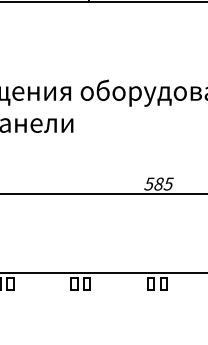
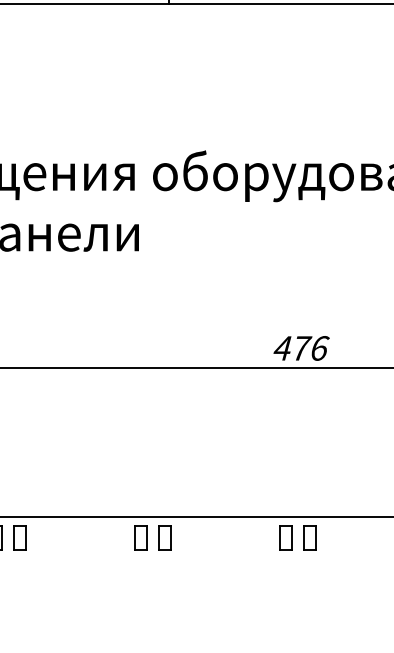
text: (158, 183) -> (300, 347), 585 -> 476

